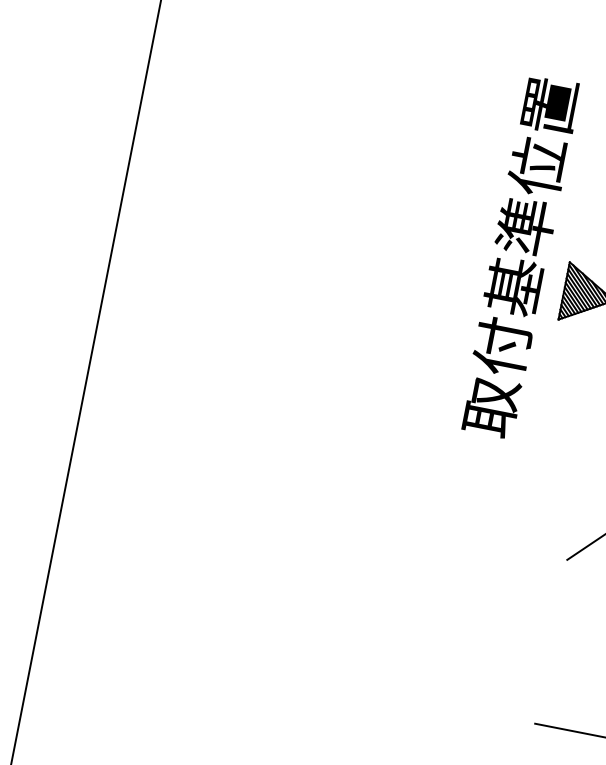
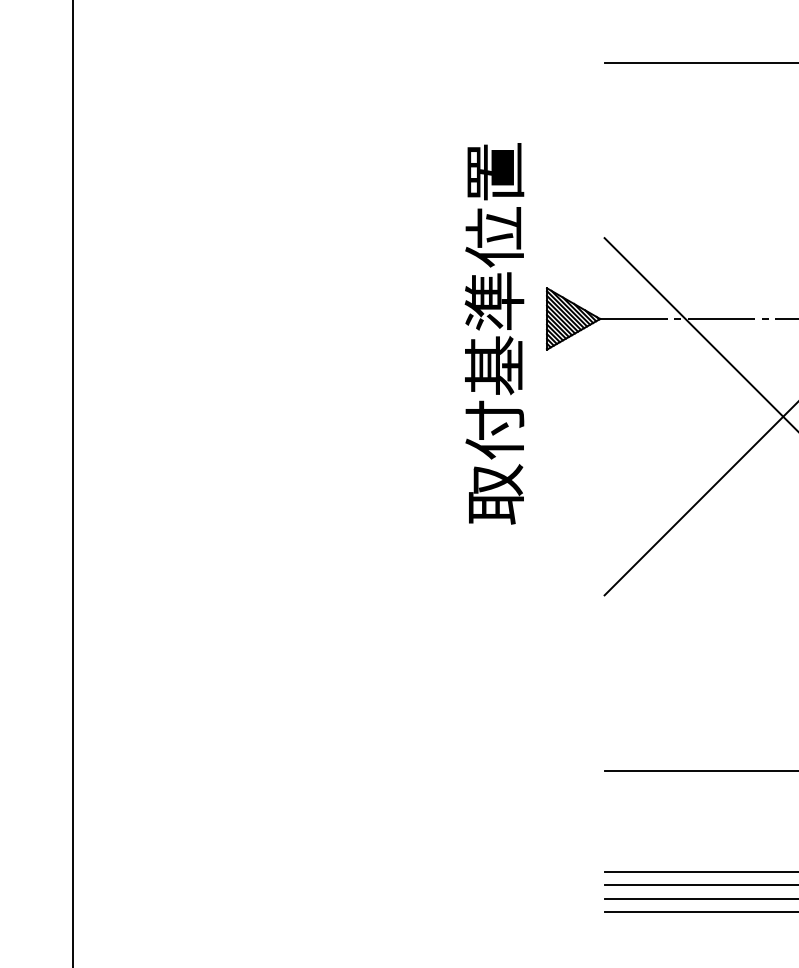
text: (519, 256) -> (494, 333), moved

